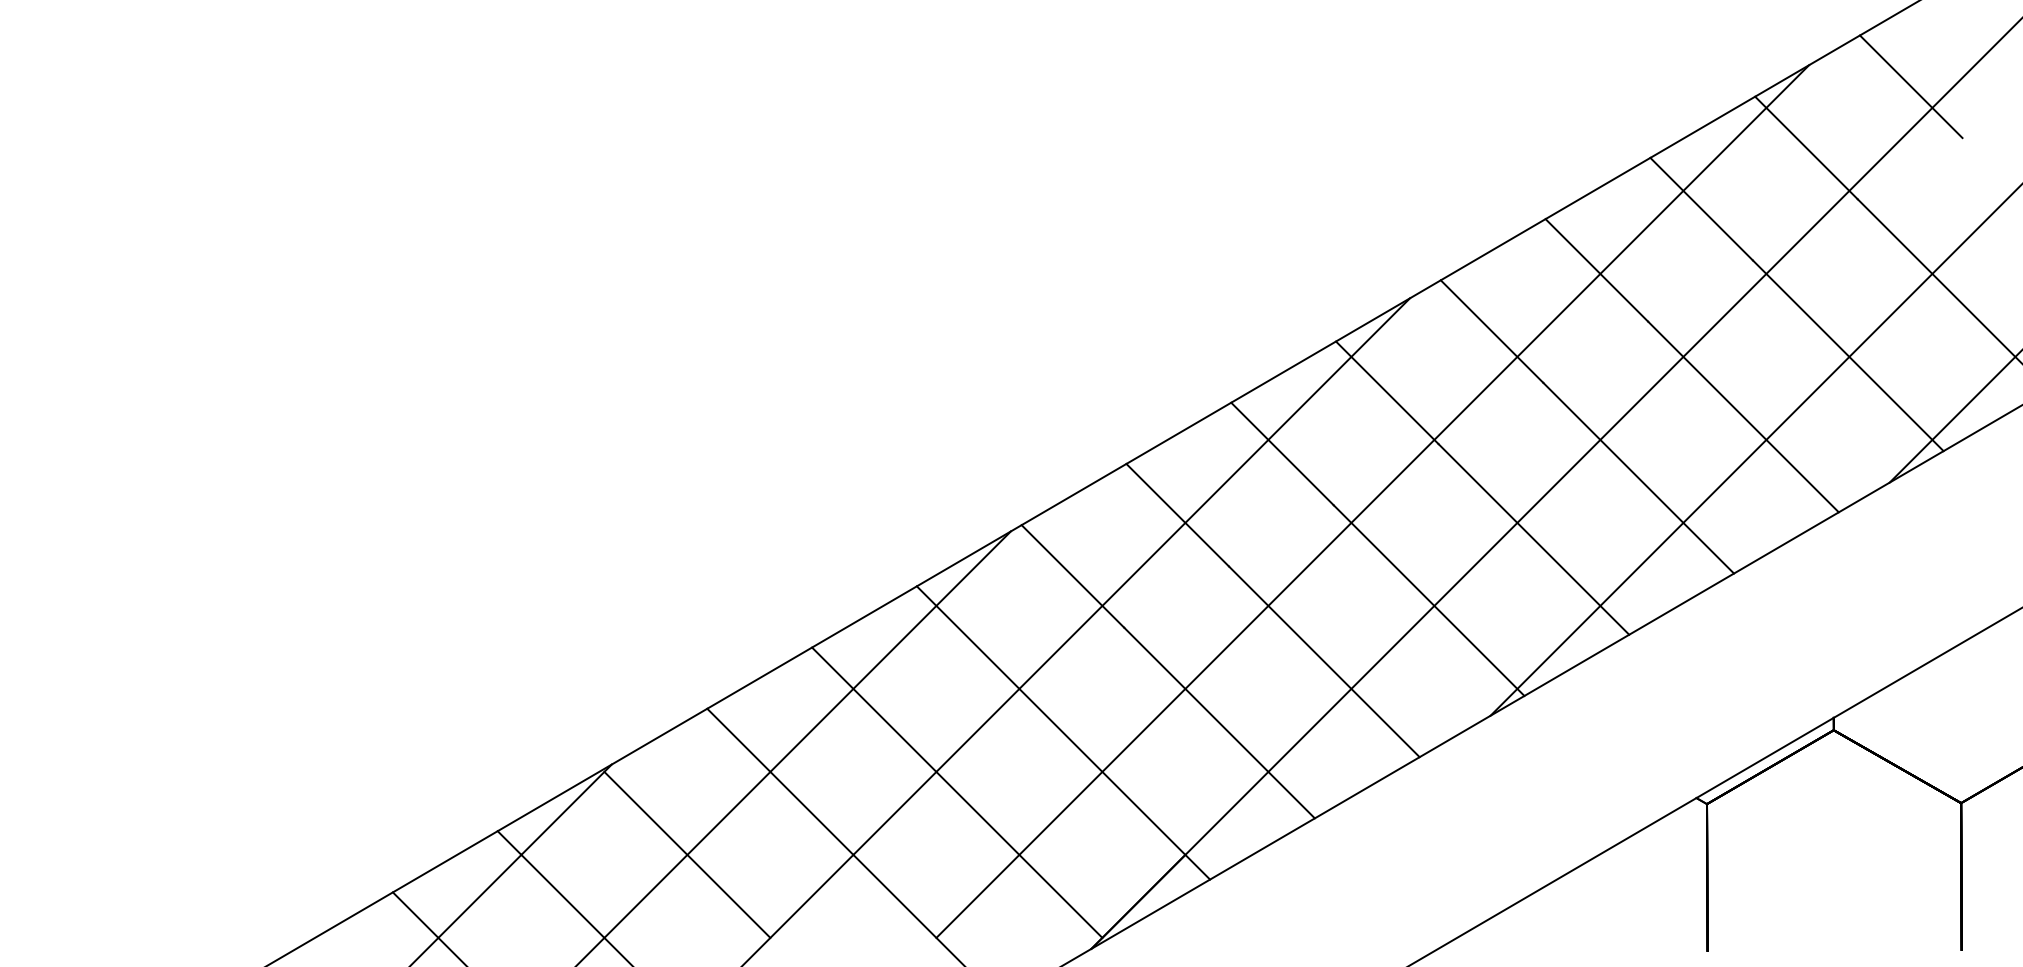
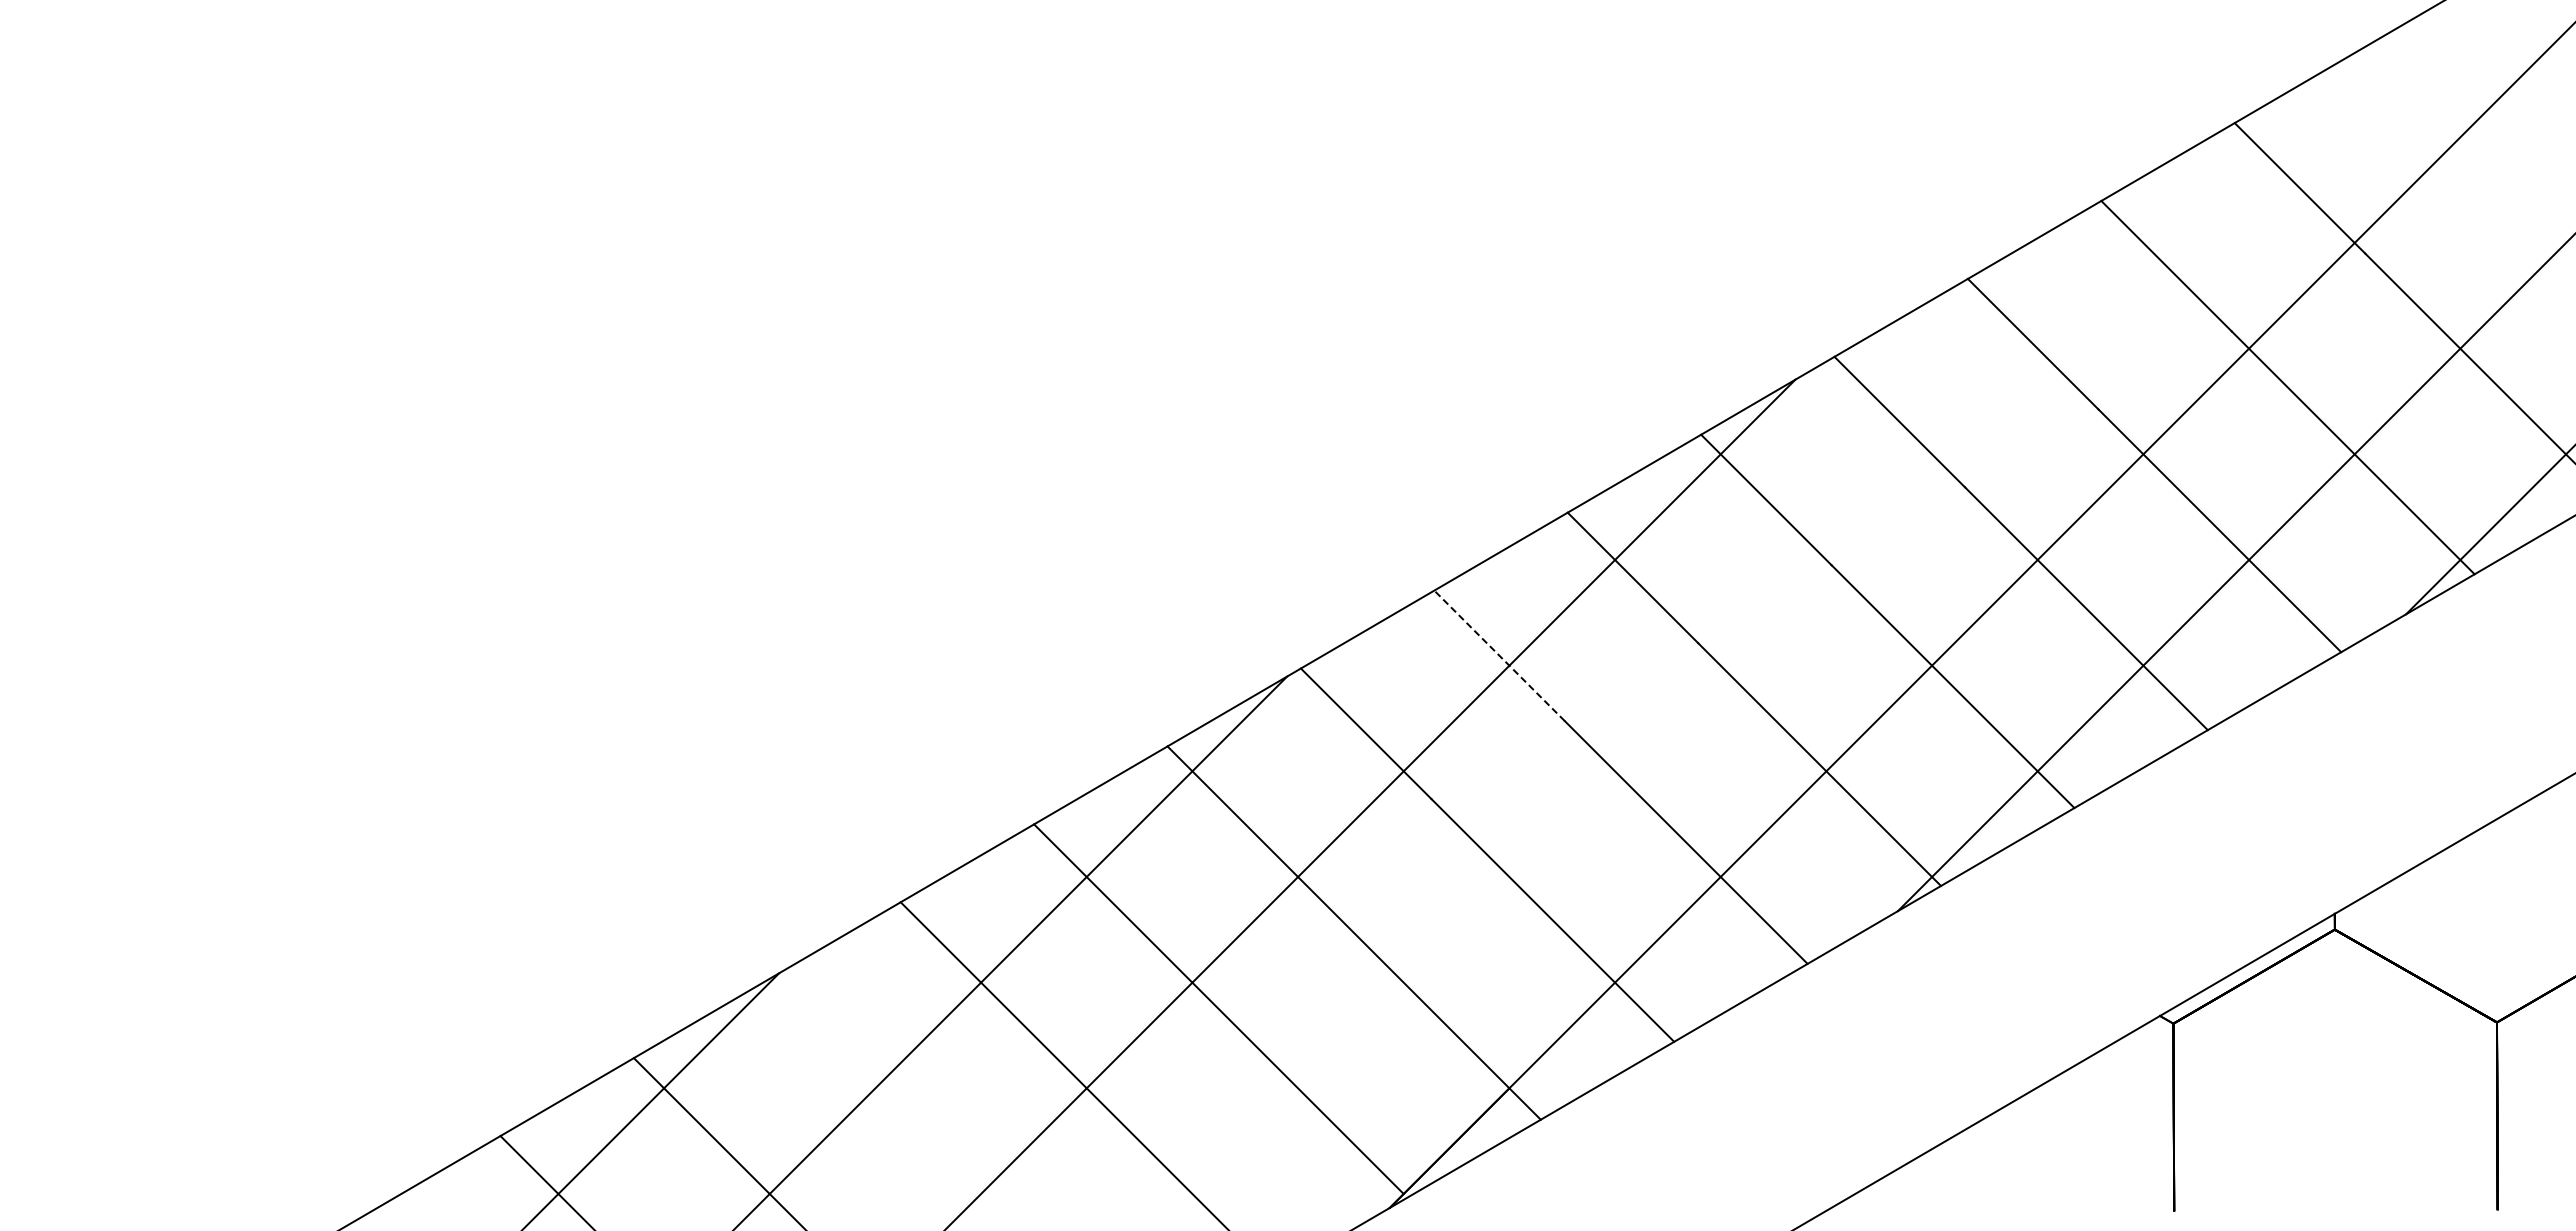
line: (1911, 86) -> (2433, 110), removed
line: (1372, 501) -> (1747, 638), removed
line: (1177, 514) -> (1499, 655), solid -> dashed
line: (687, 855) -> (875, 1088), removed

